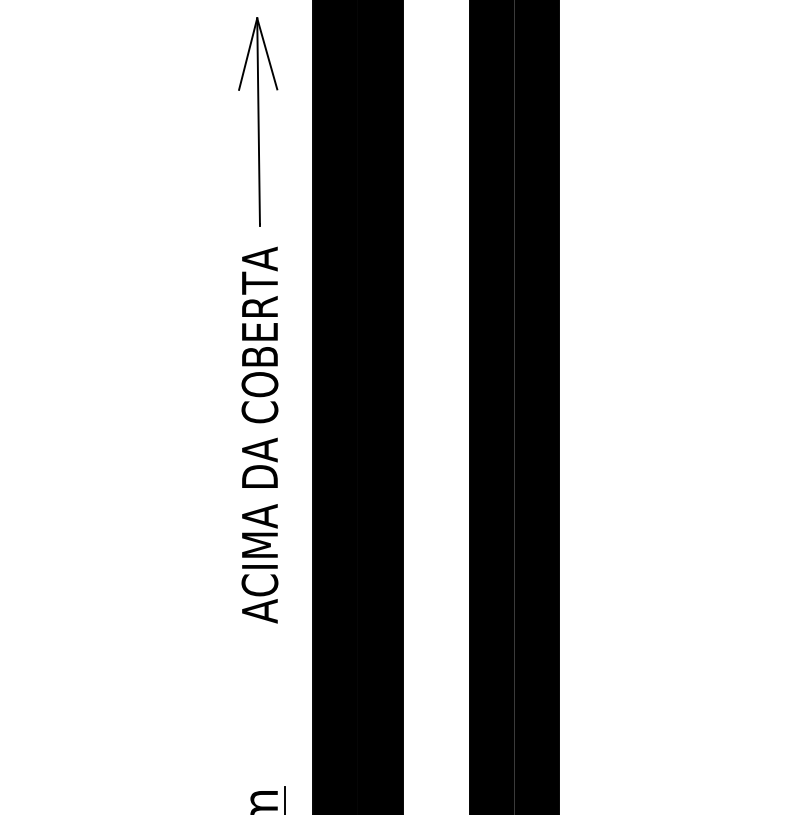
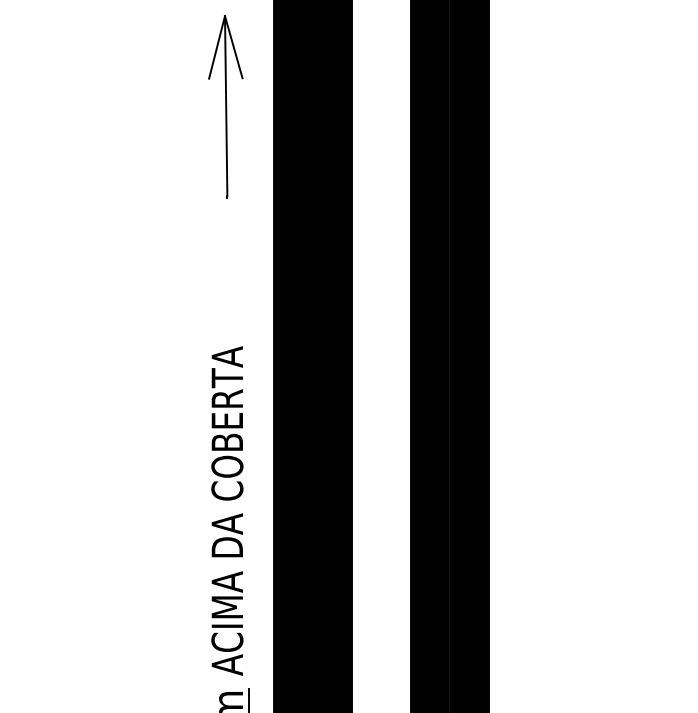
text: (259, 434) -> (226, 510), moved

